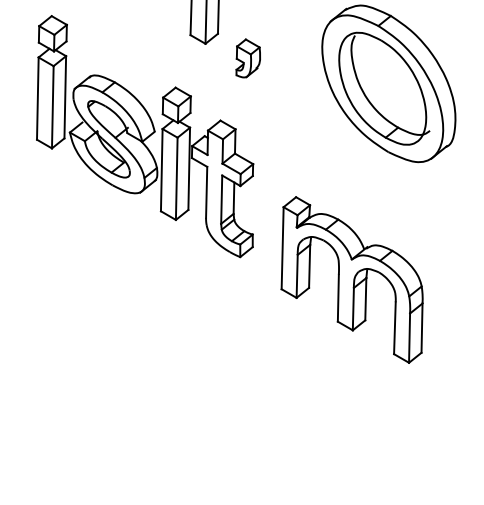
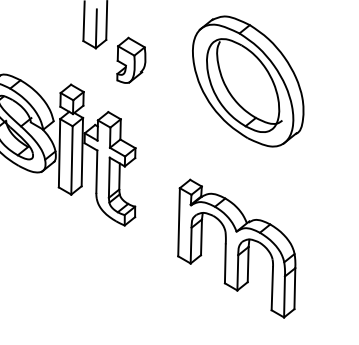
part: (248, 58) -> (131, 60), size x1.43
part: (351, 279) -> (236, 248), moved

